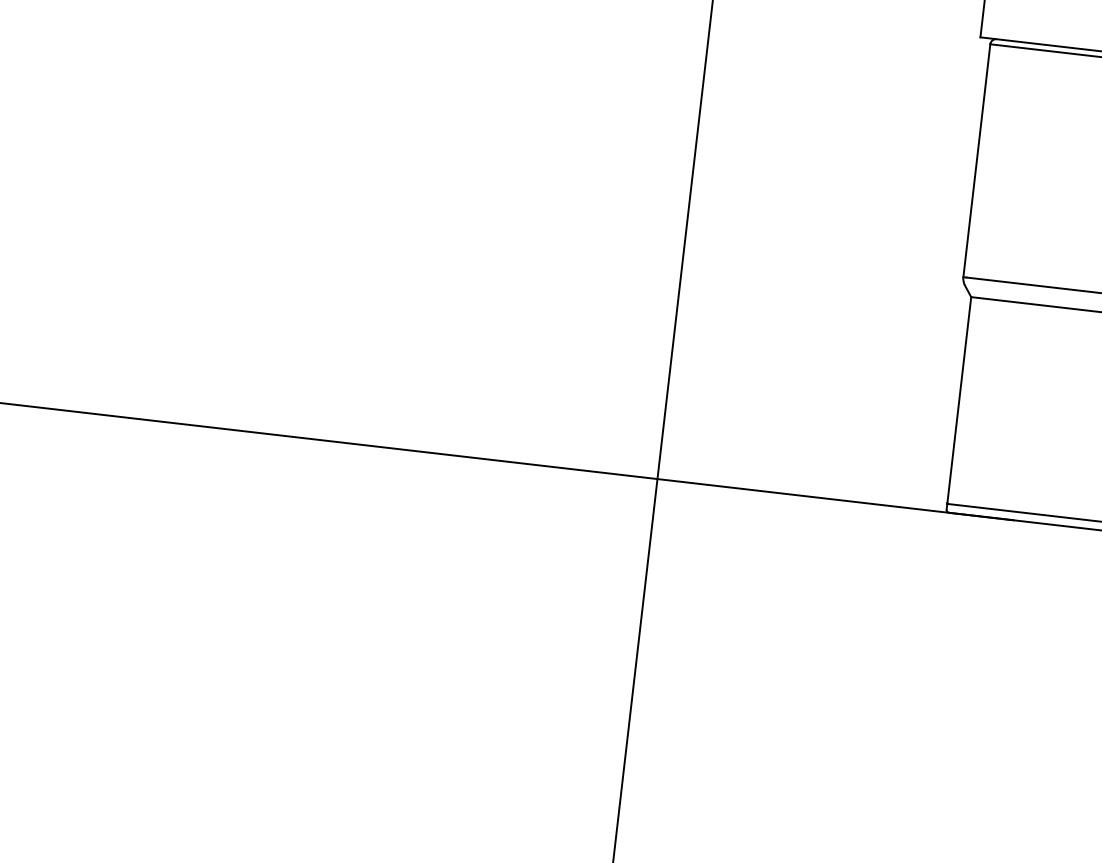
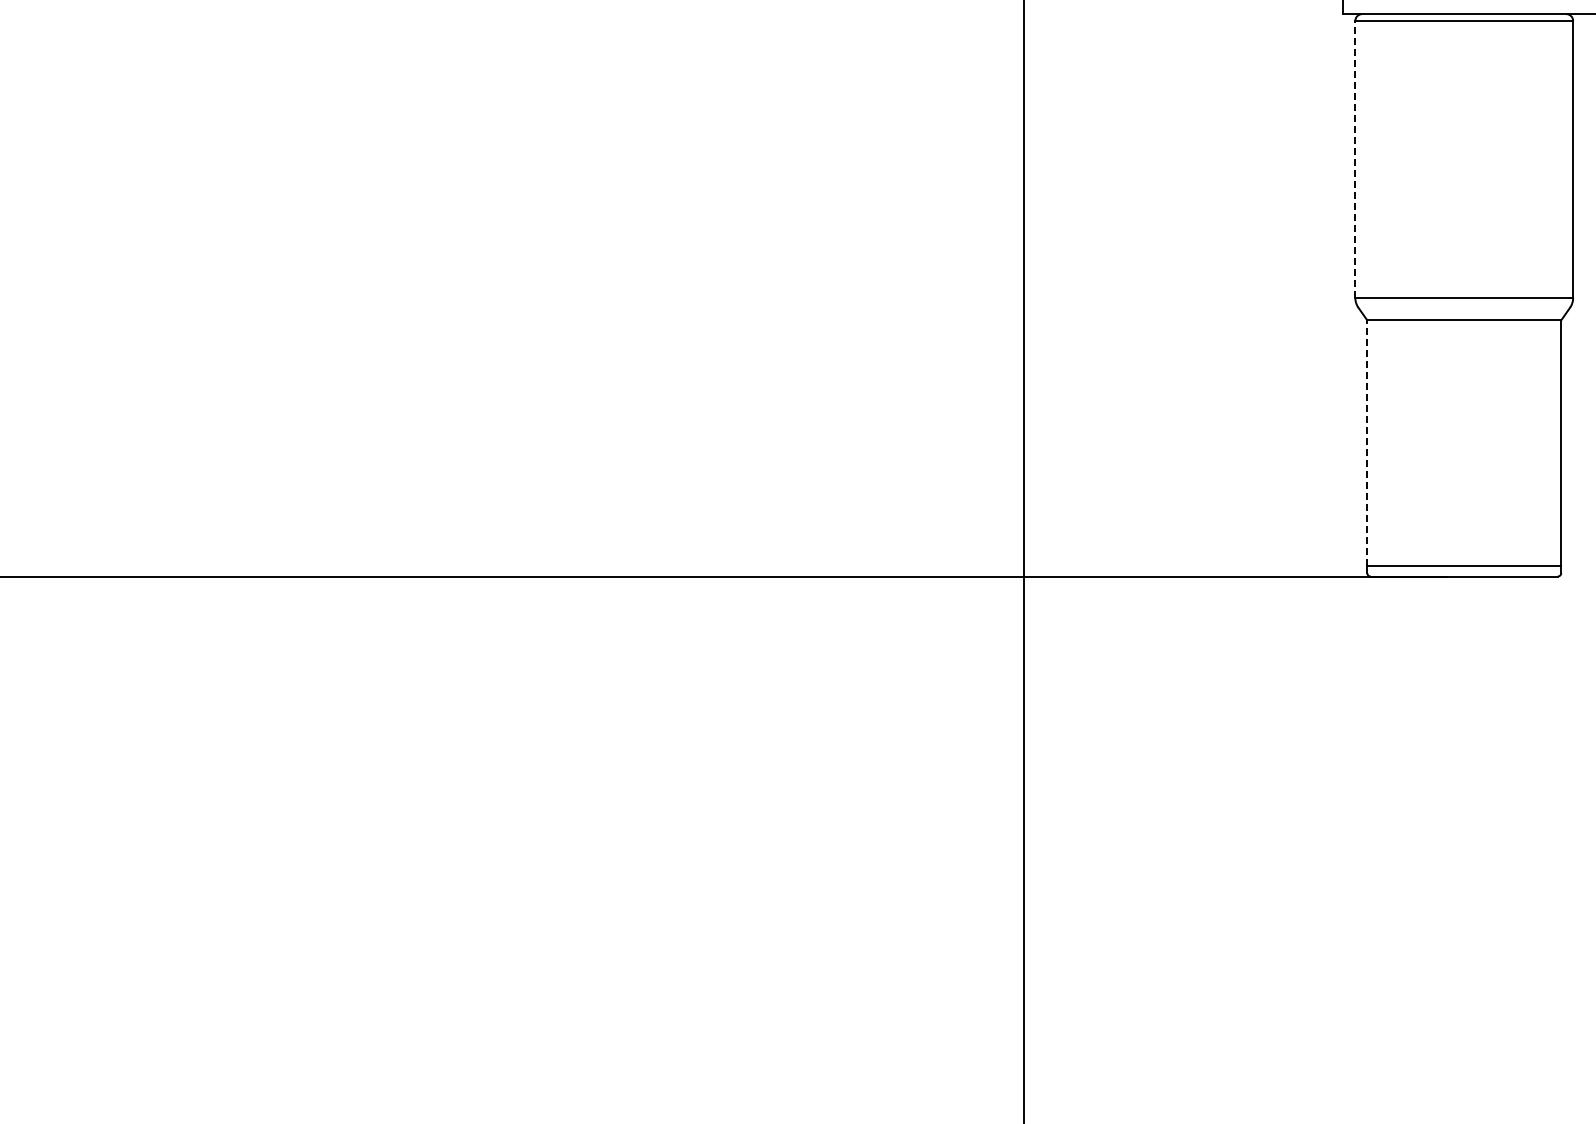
line: (976, 160) -> (1355, 159), solid -> dashed
line: (959, 399) -> (1367, 442), solid -> dashed

